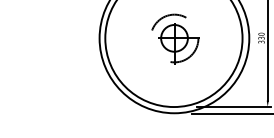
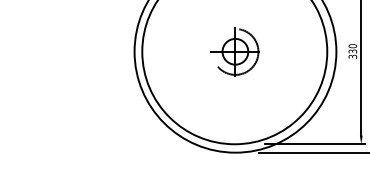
part: (173, 38) -> (234, 51), size x0.71

